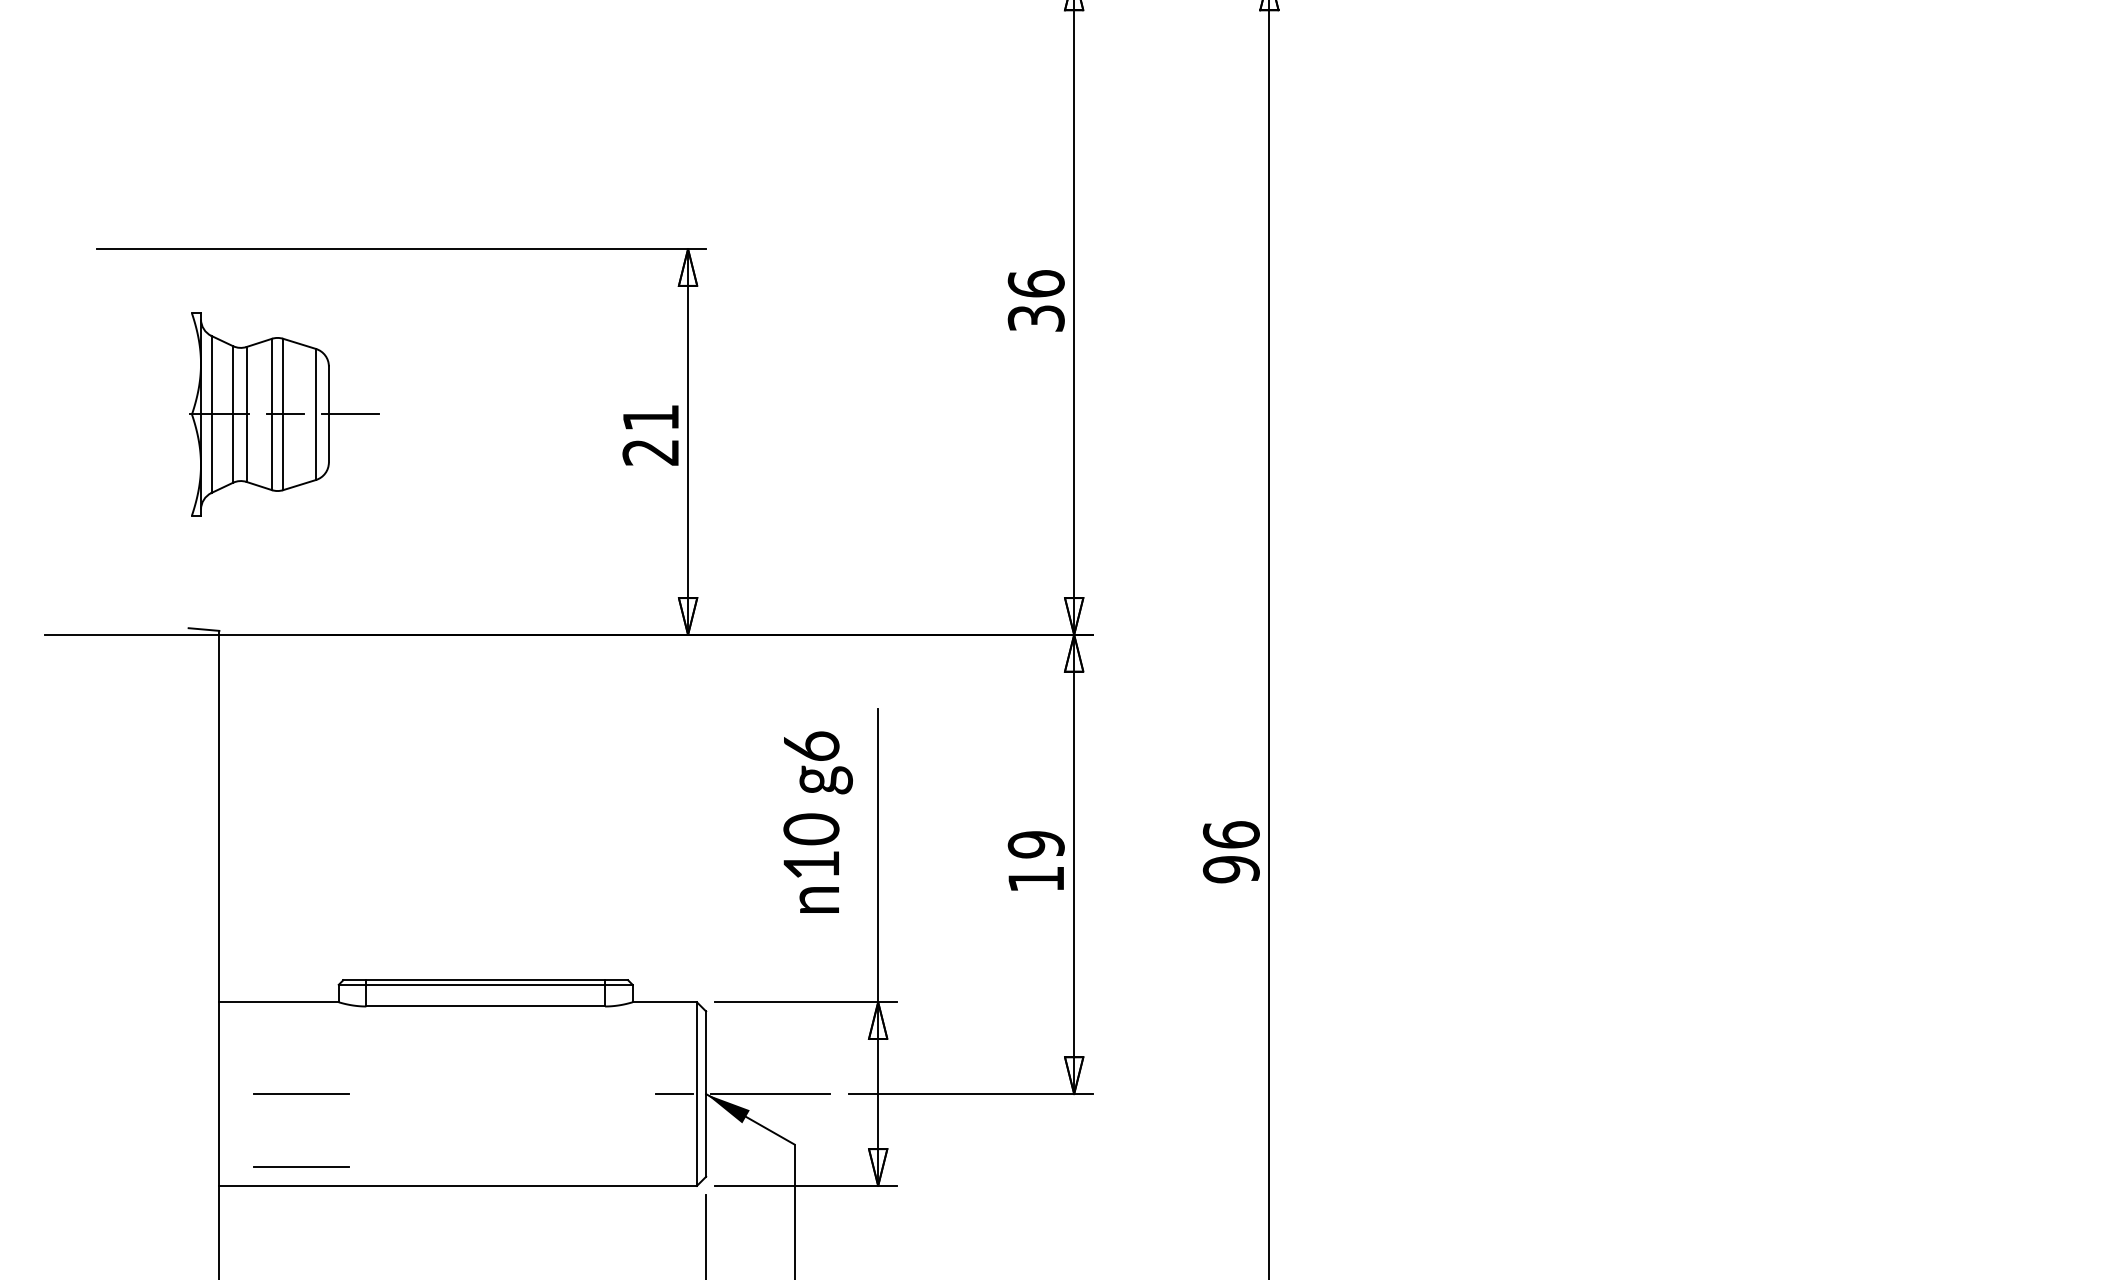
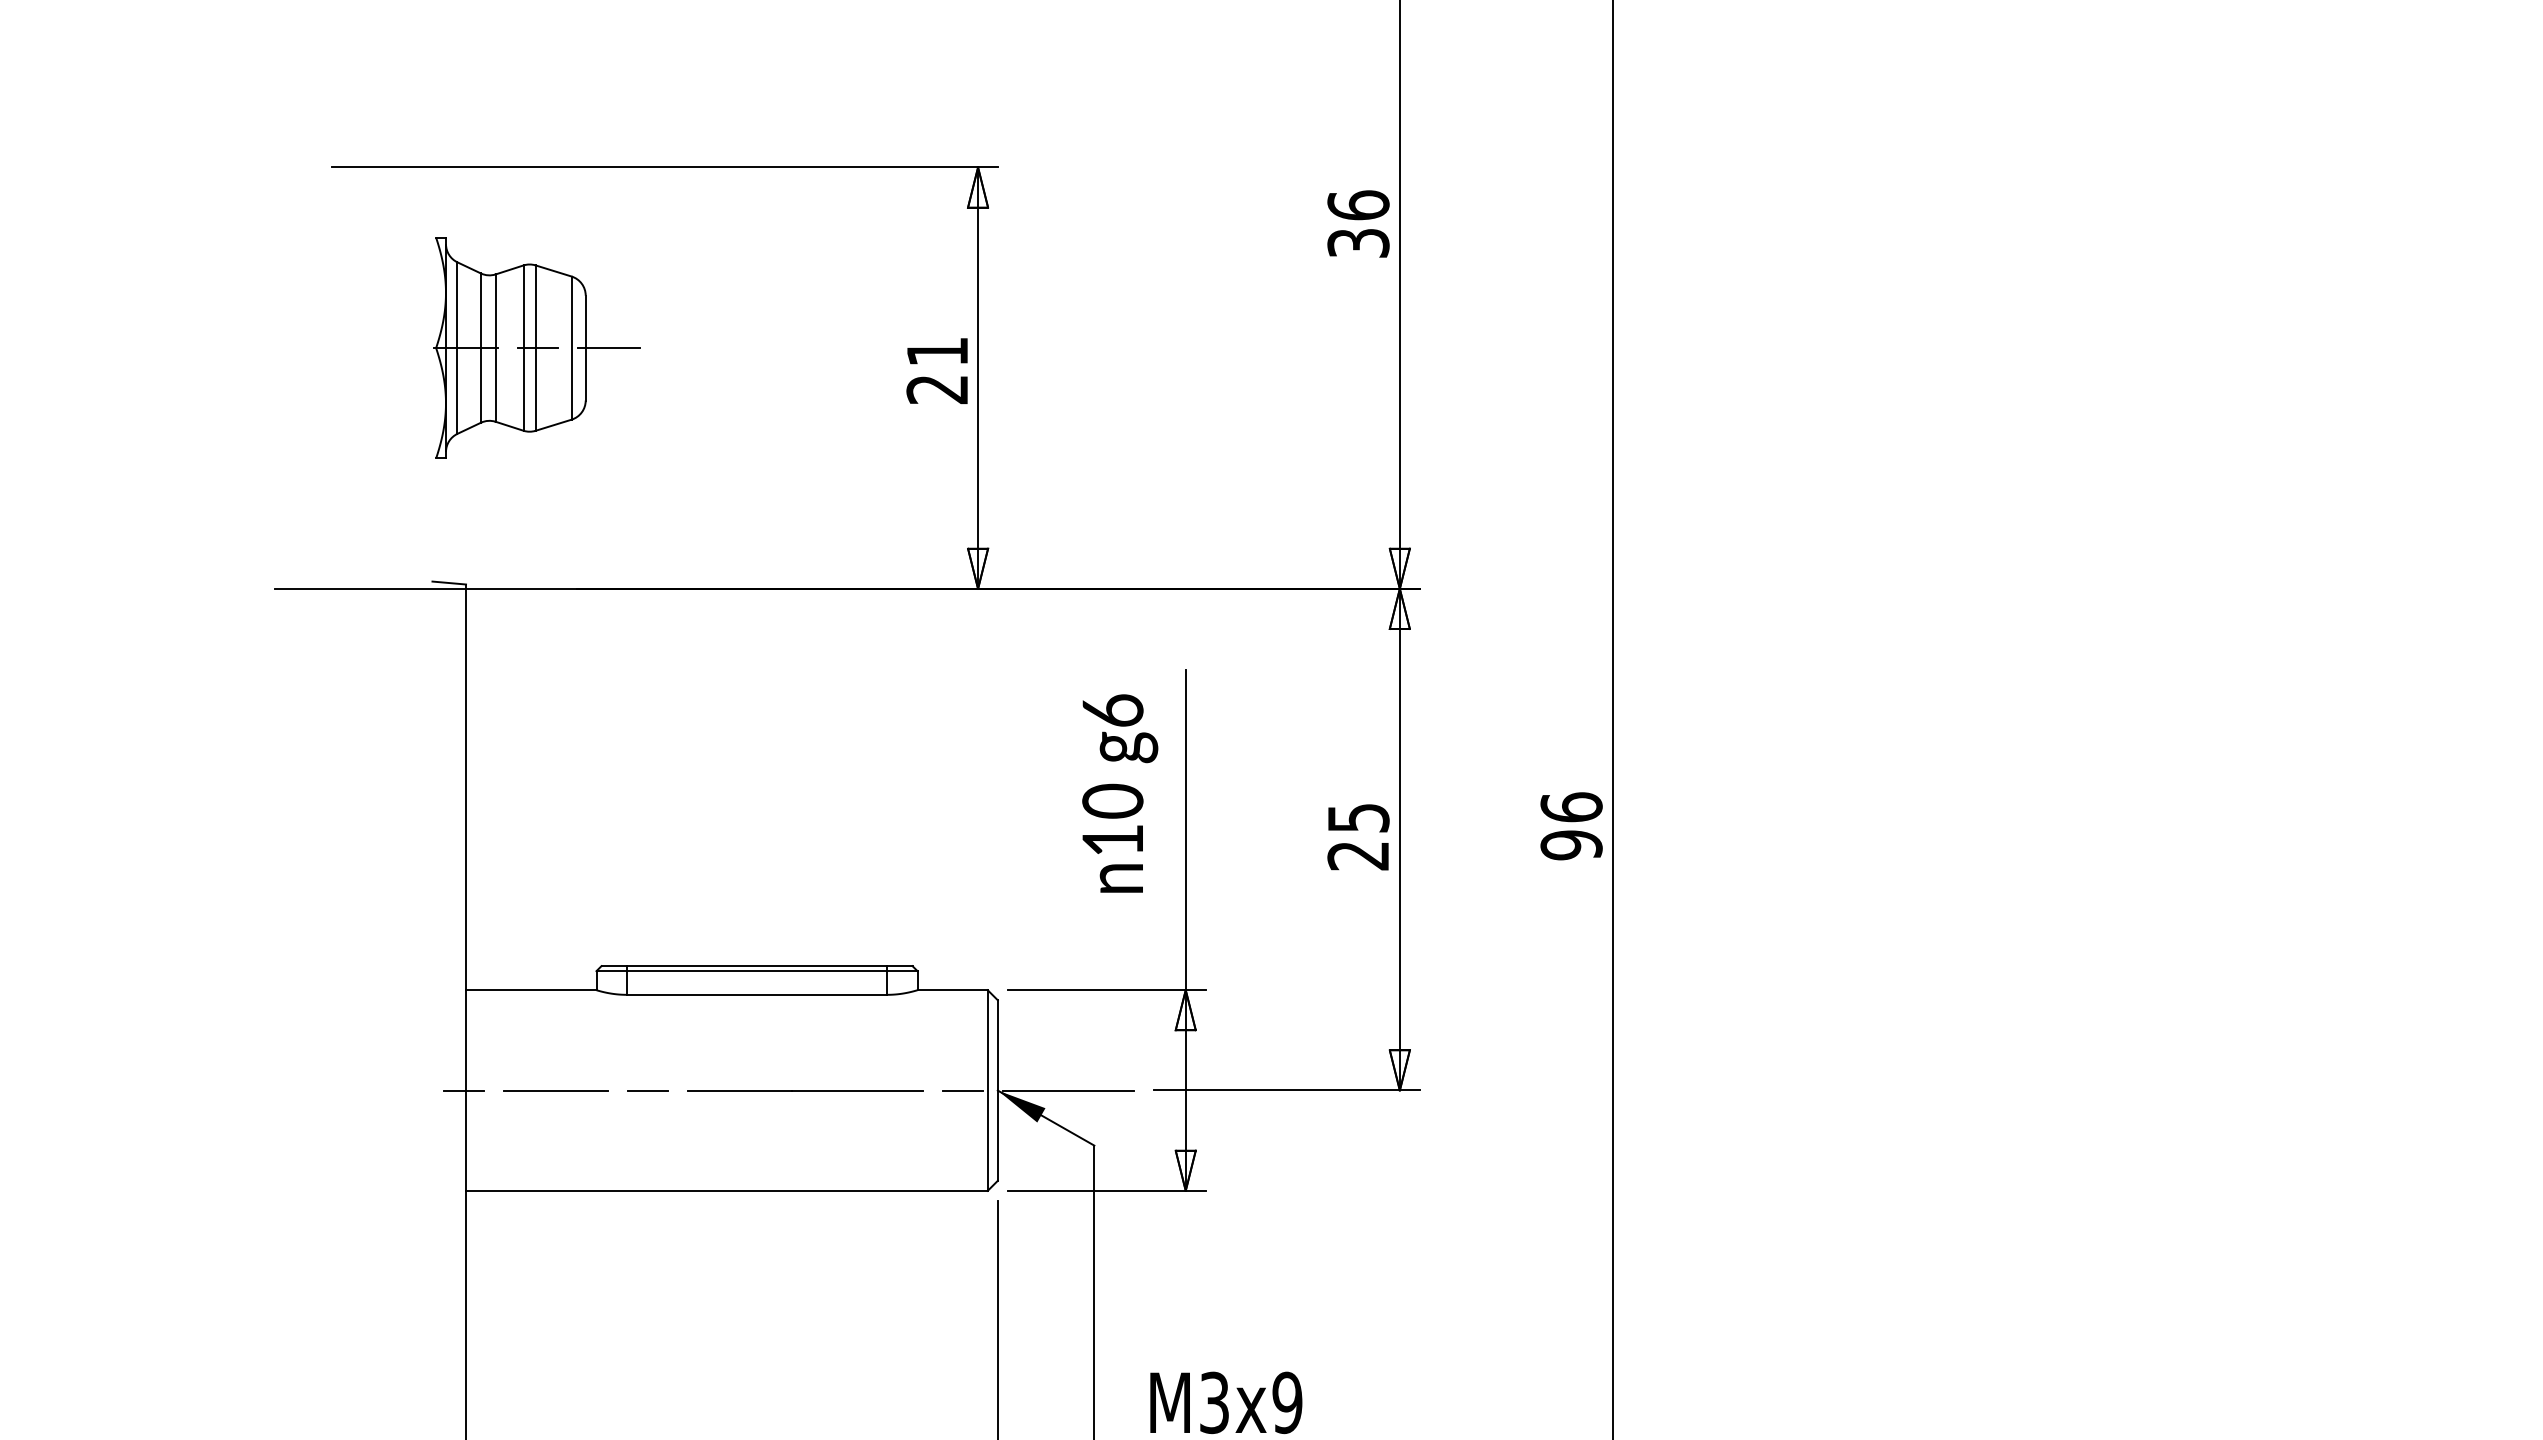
text: (1036, 861) -> (1358, 836), 19 -> 25
line: (217, 1094) -> (463, 1090), added
line: (385, 1094) -> (647, 1090), added
line: (530, 1094) -> (805, 1090), added
line: (301, 1167) -> (555, 1170), removed

